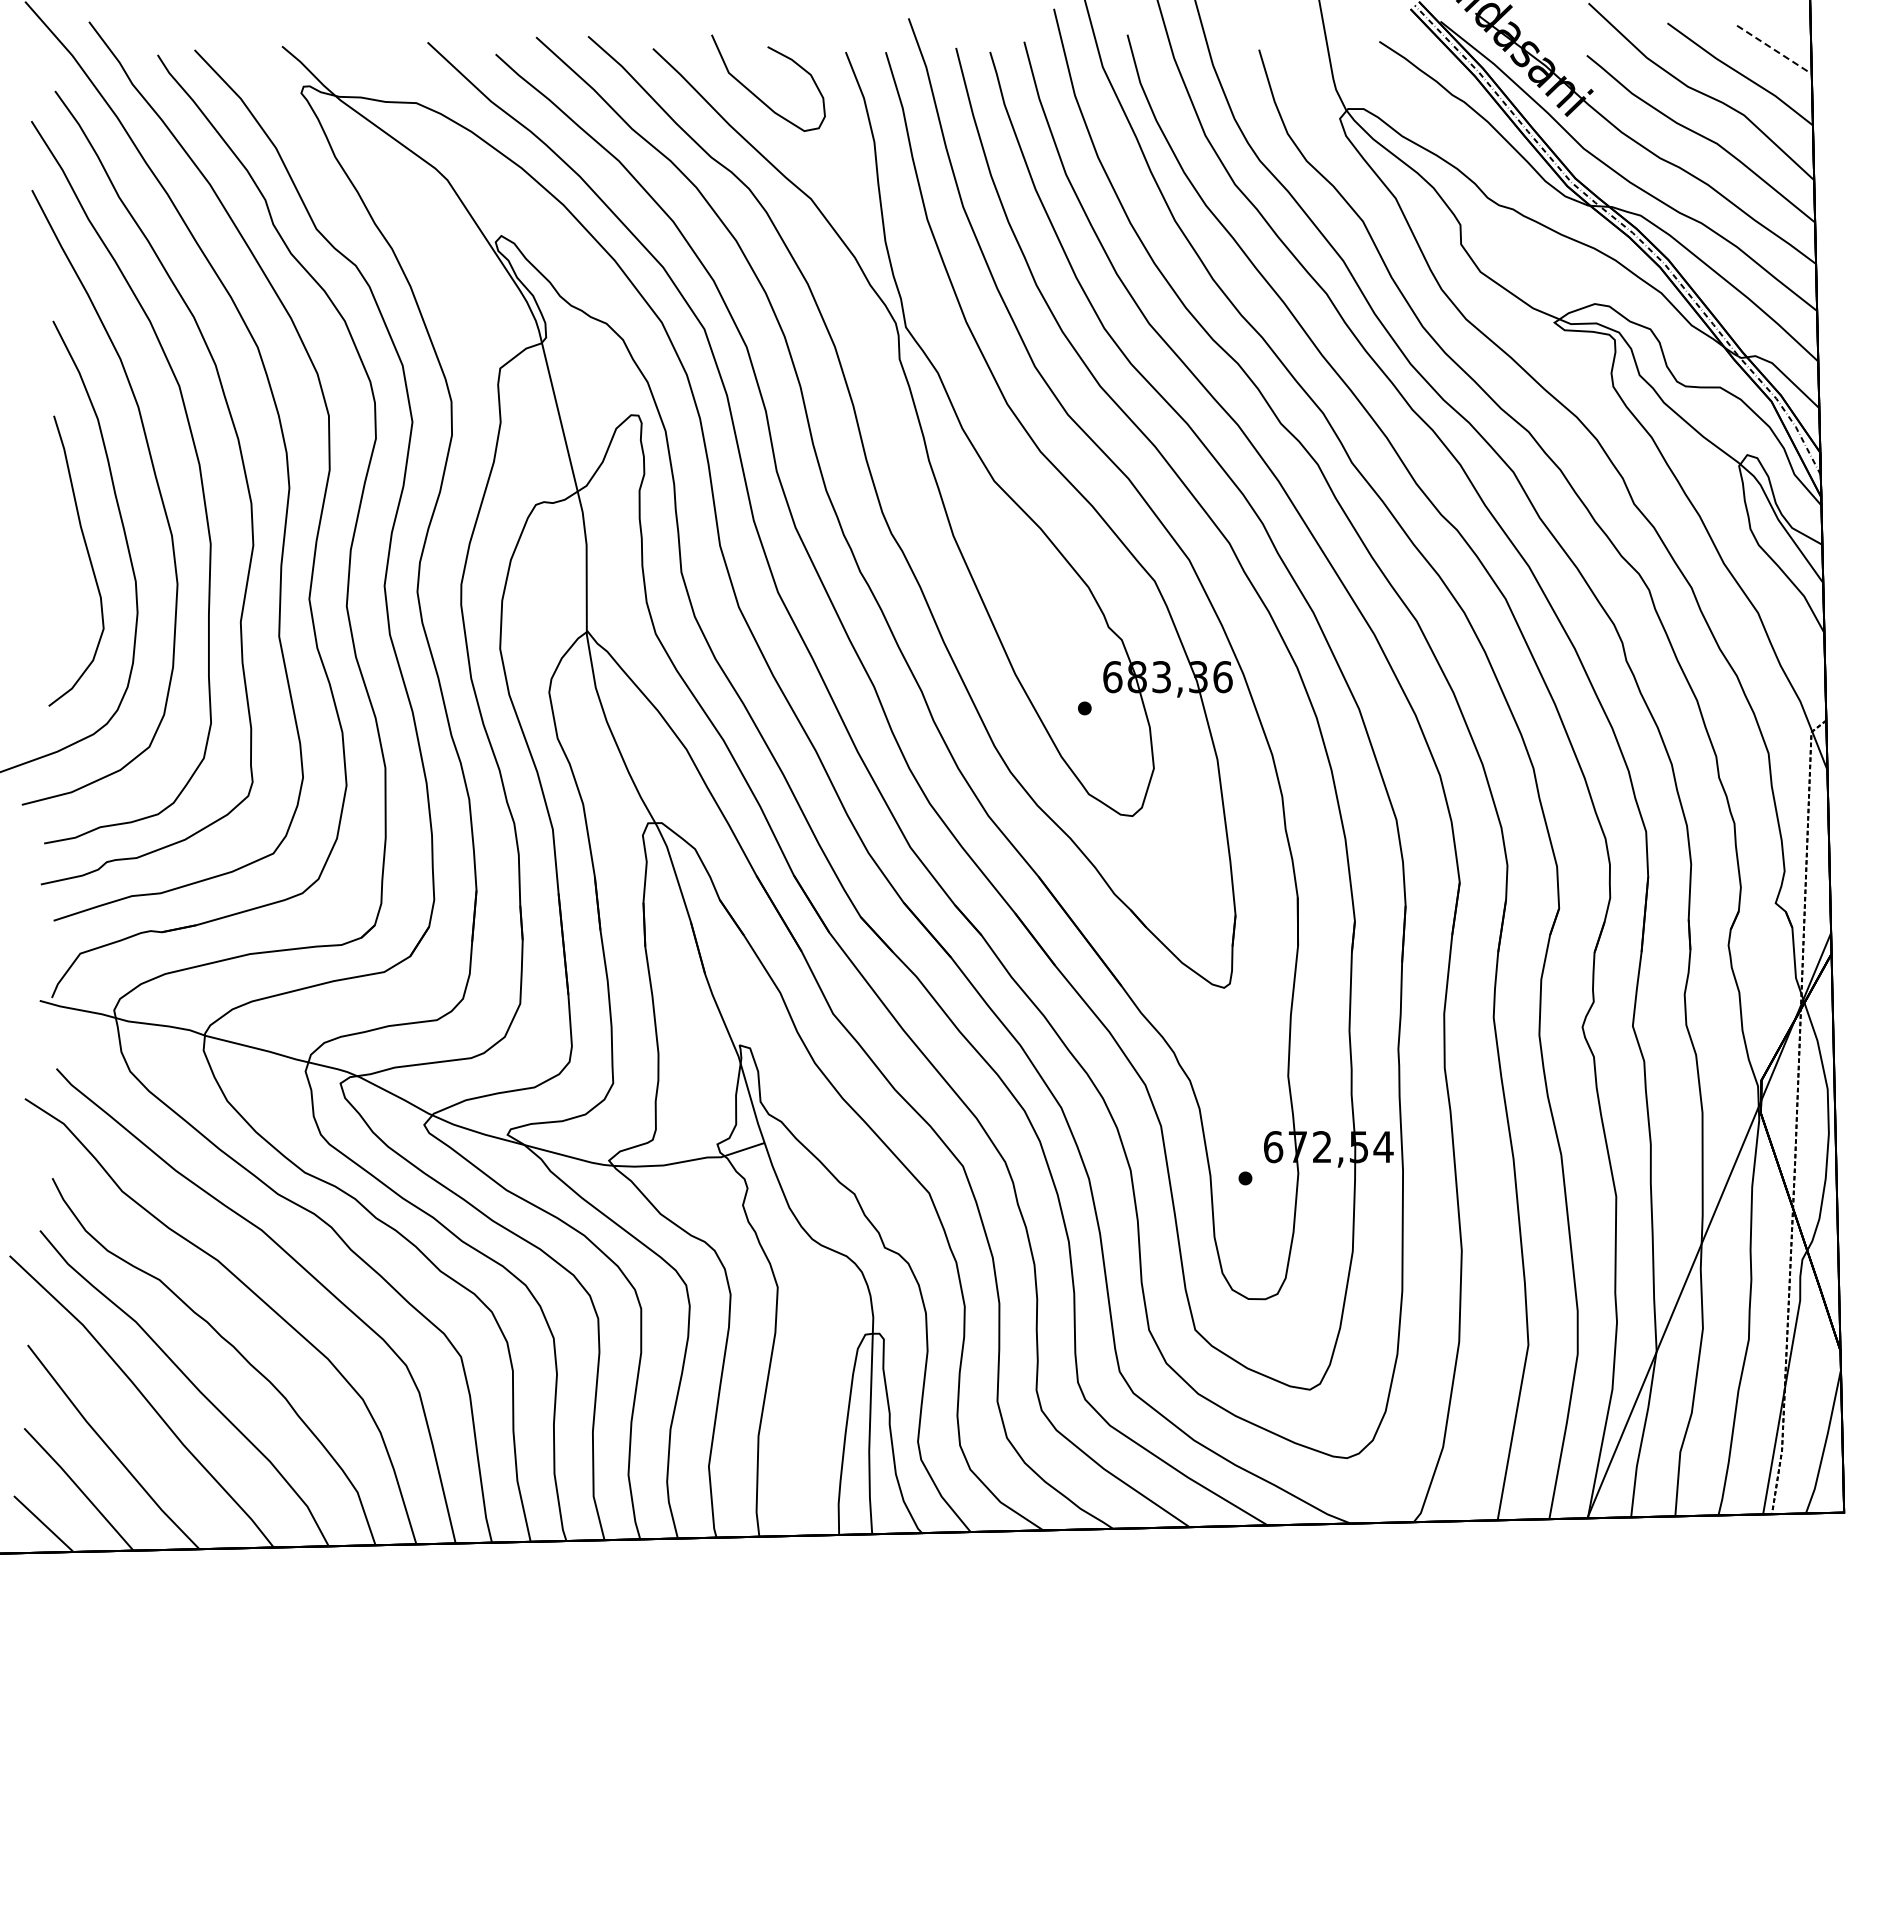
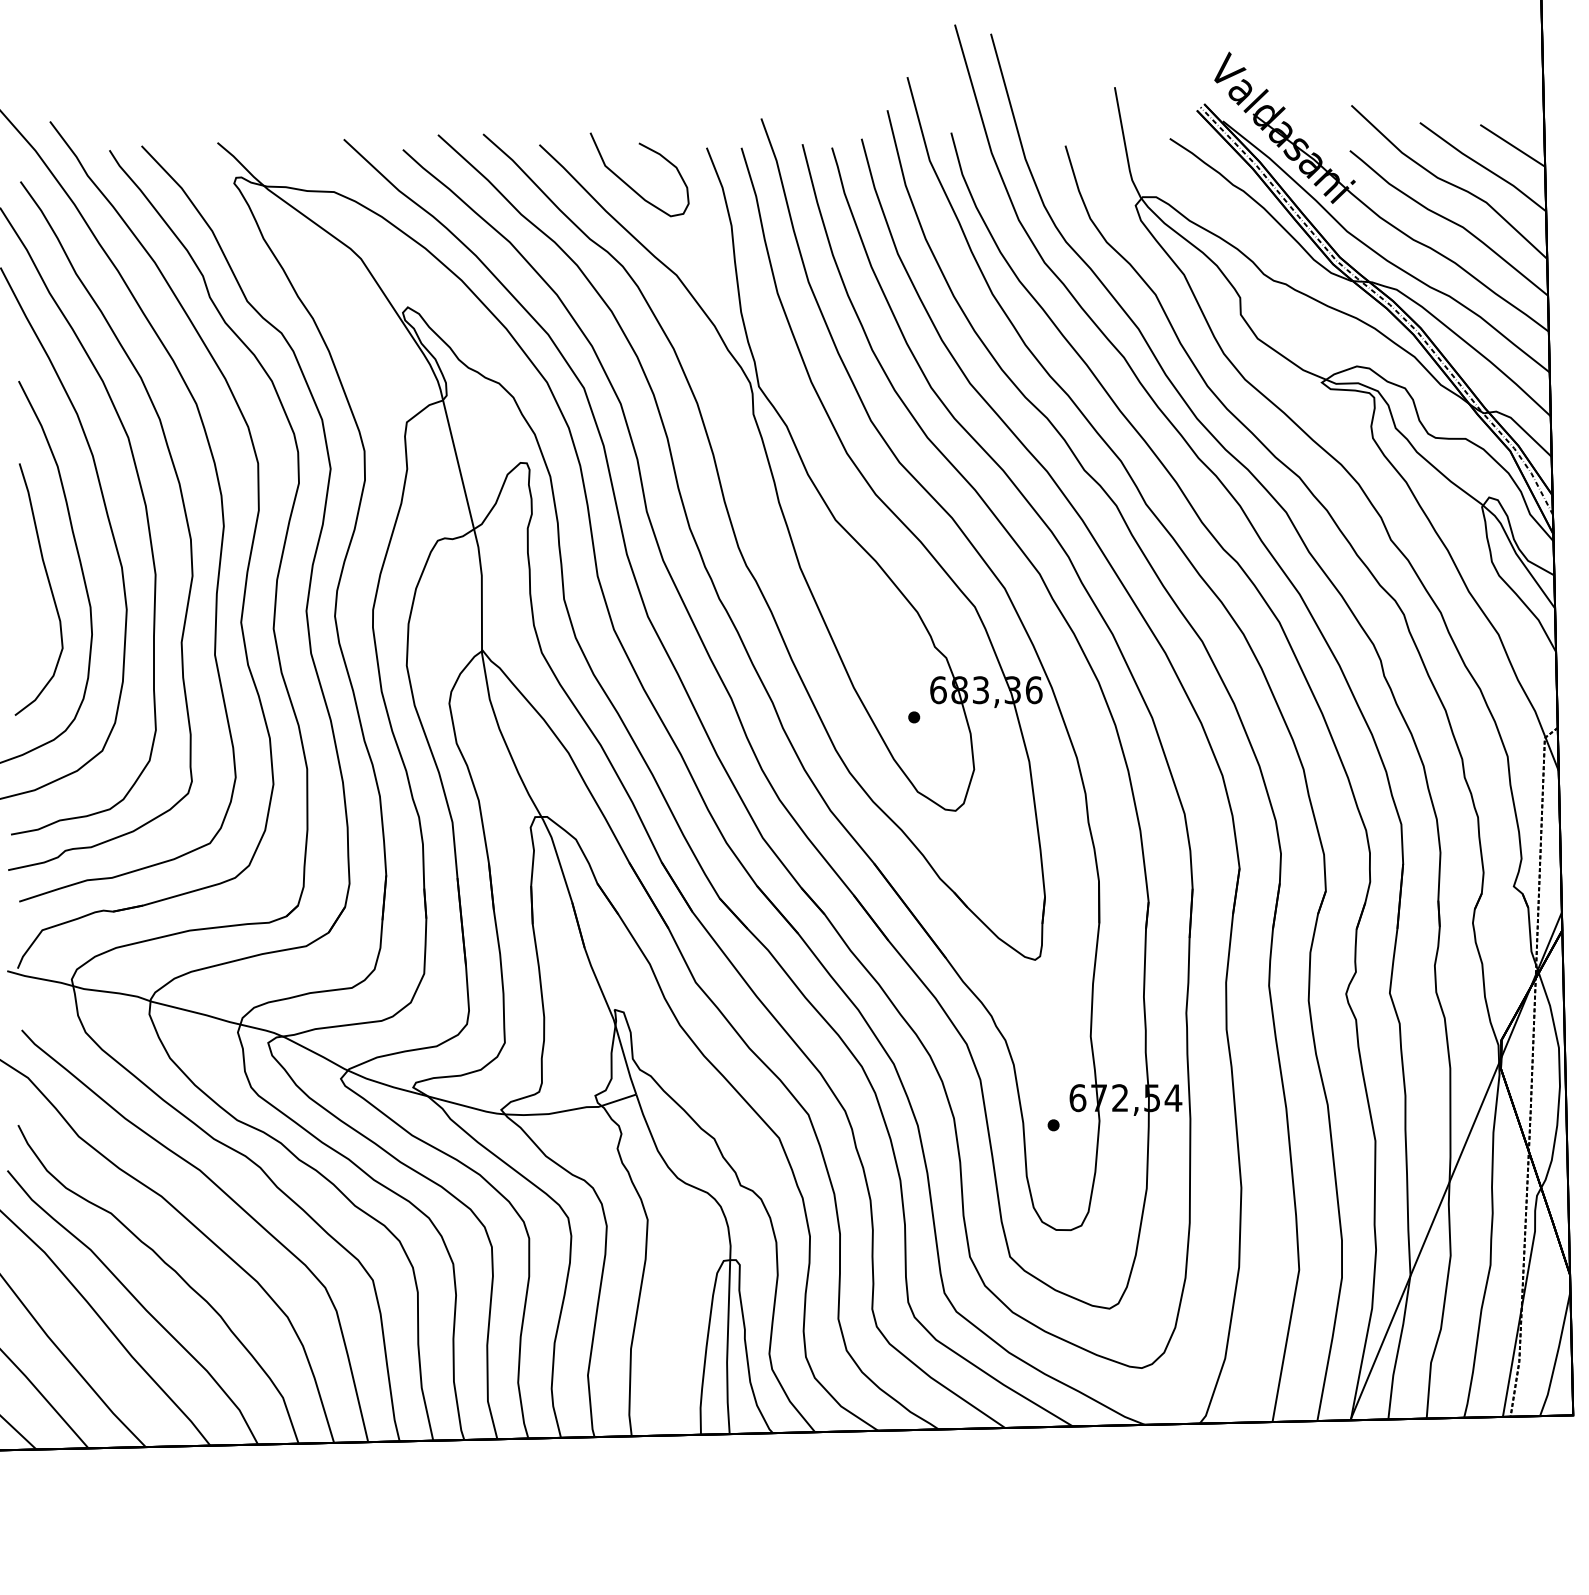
line: (1775, 50) -> (1513, 146), dashed -> solid

